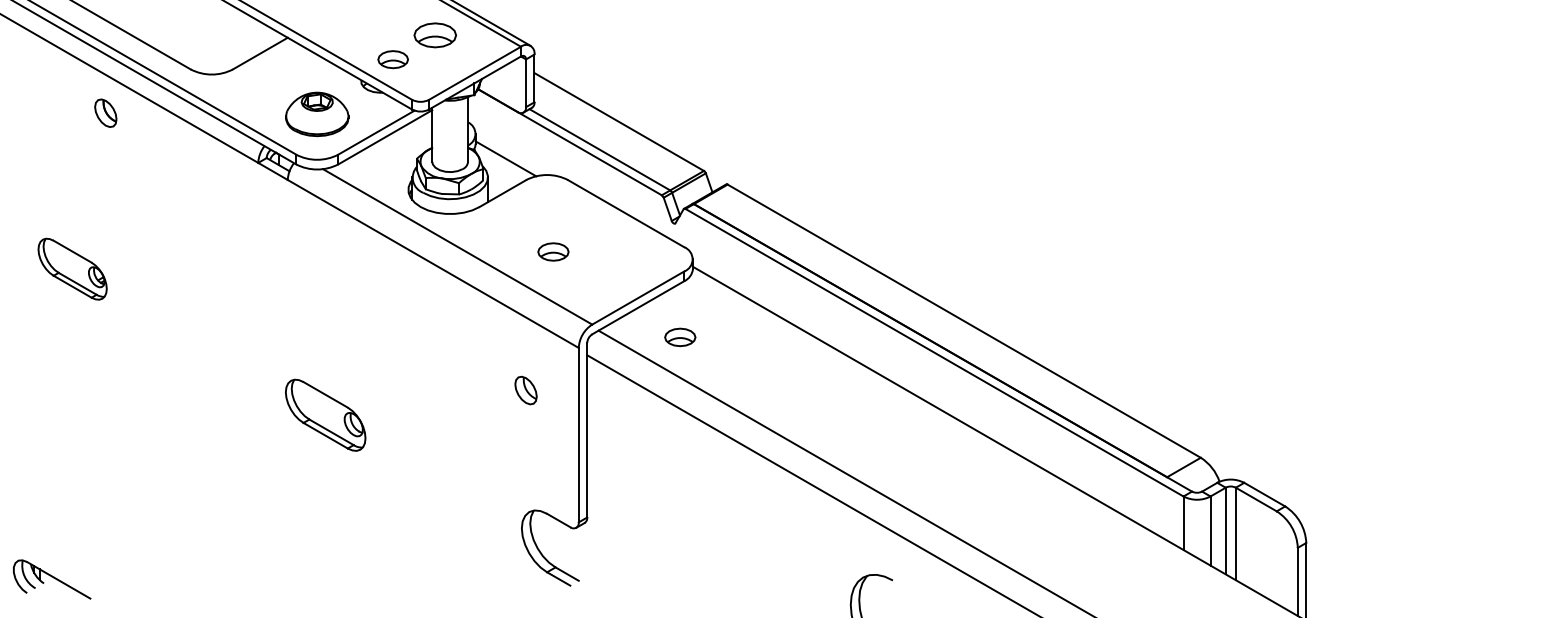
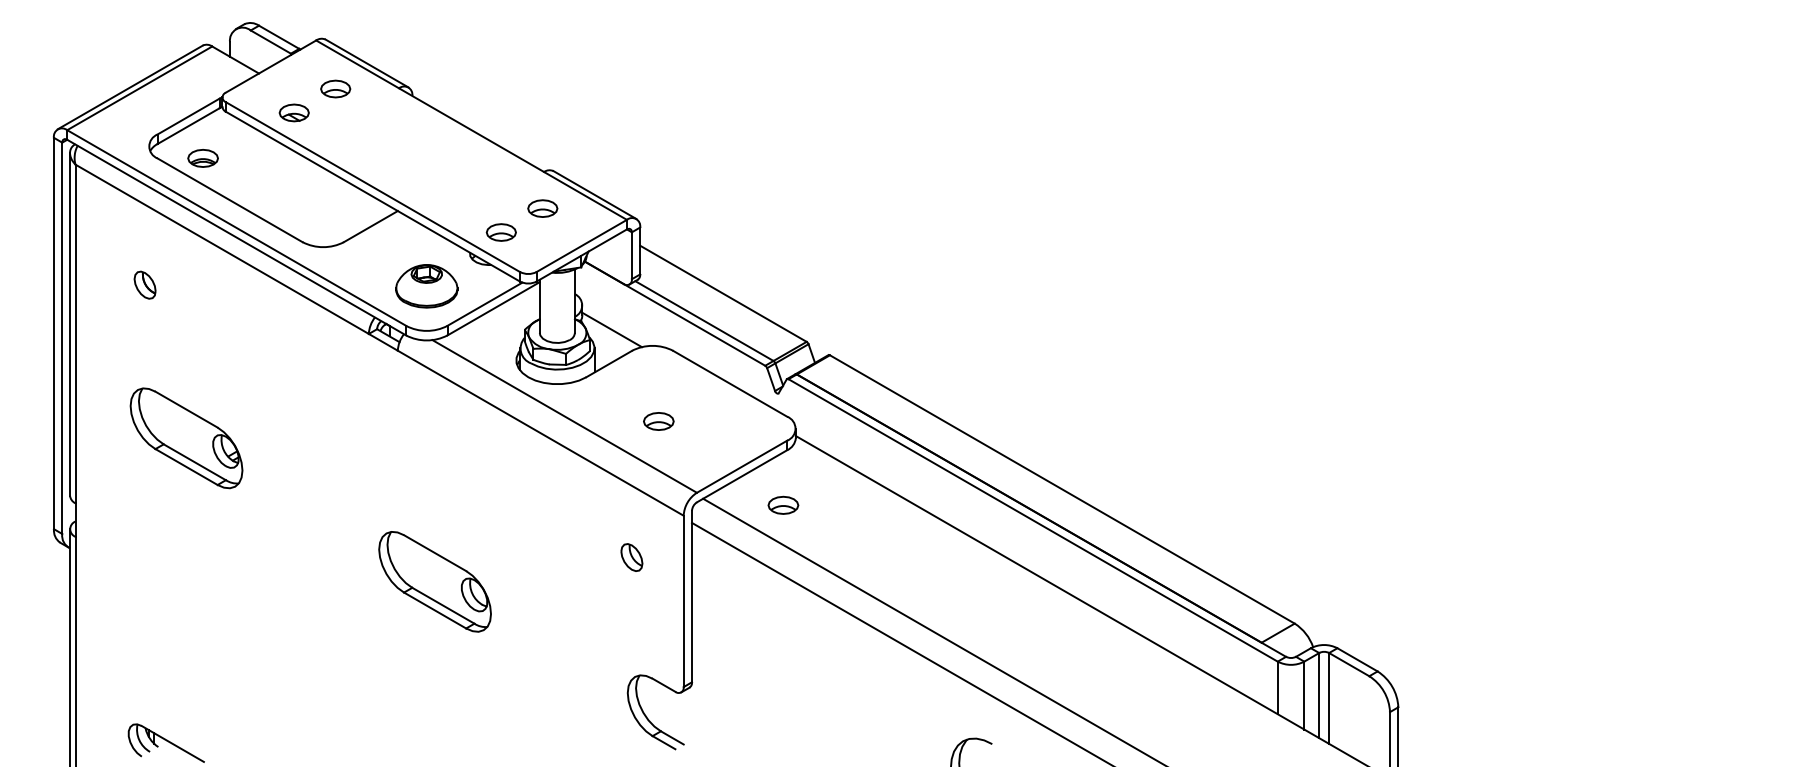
part: (435, 35) -> (542, 208), size x0.71
part: (105, 112) -> (144, 284), moved
part: (72, 269) -> (186, 438), size x1.67
part: (325, 414) -> (434, 581), size x1.43

